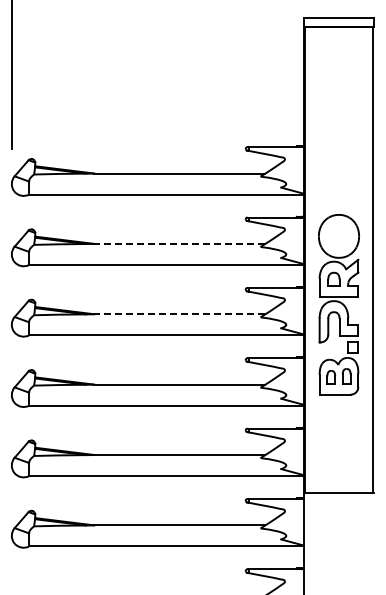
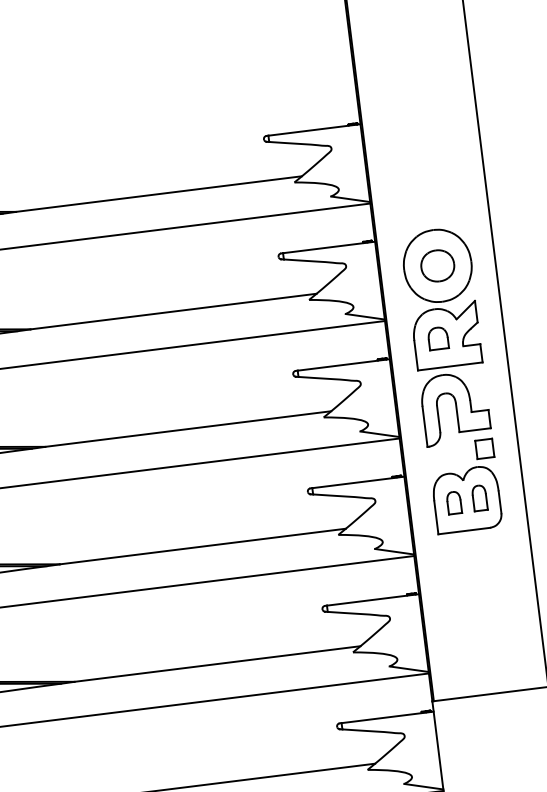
part: (338, 236) -> (436, 266), added
line: (179, 243) -> (172, 310), dashed -> solid
line: (179, 314) -> (187, 429), dashed -> solid

